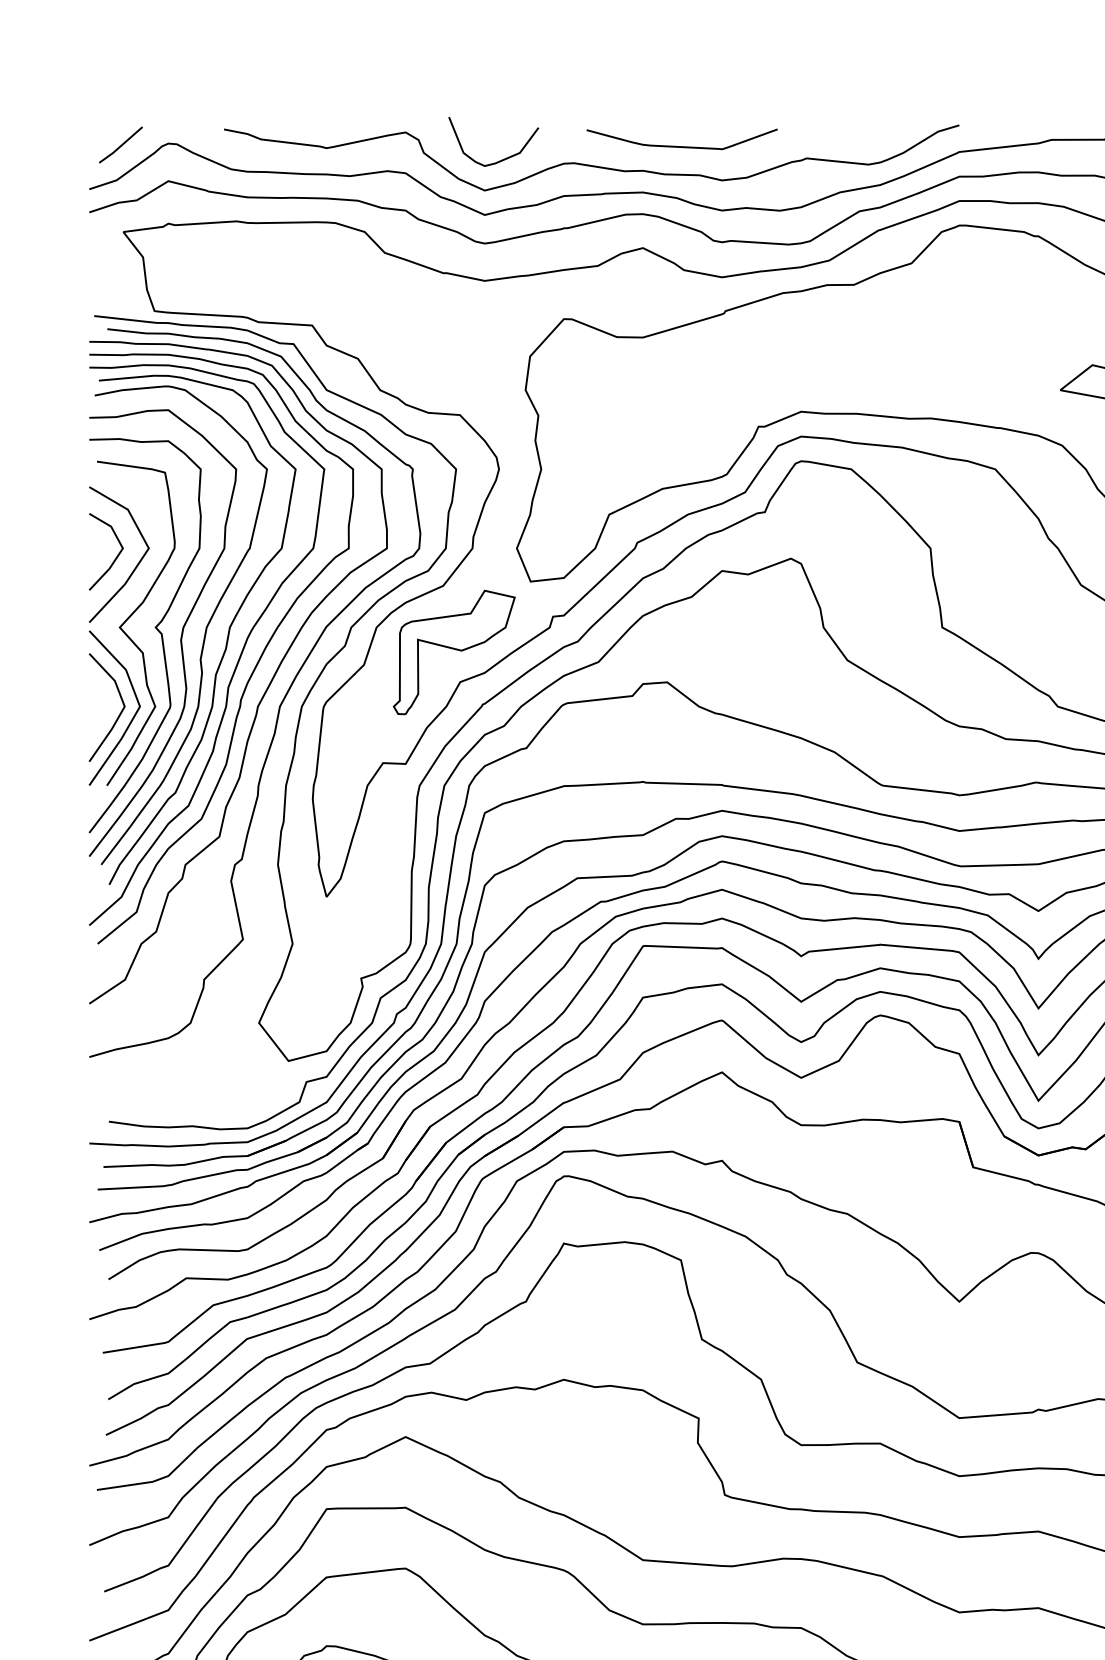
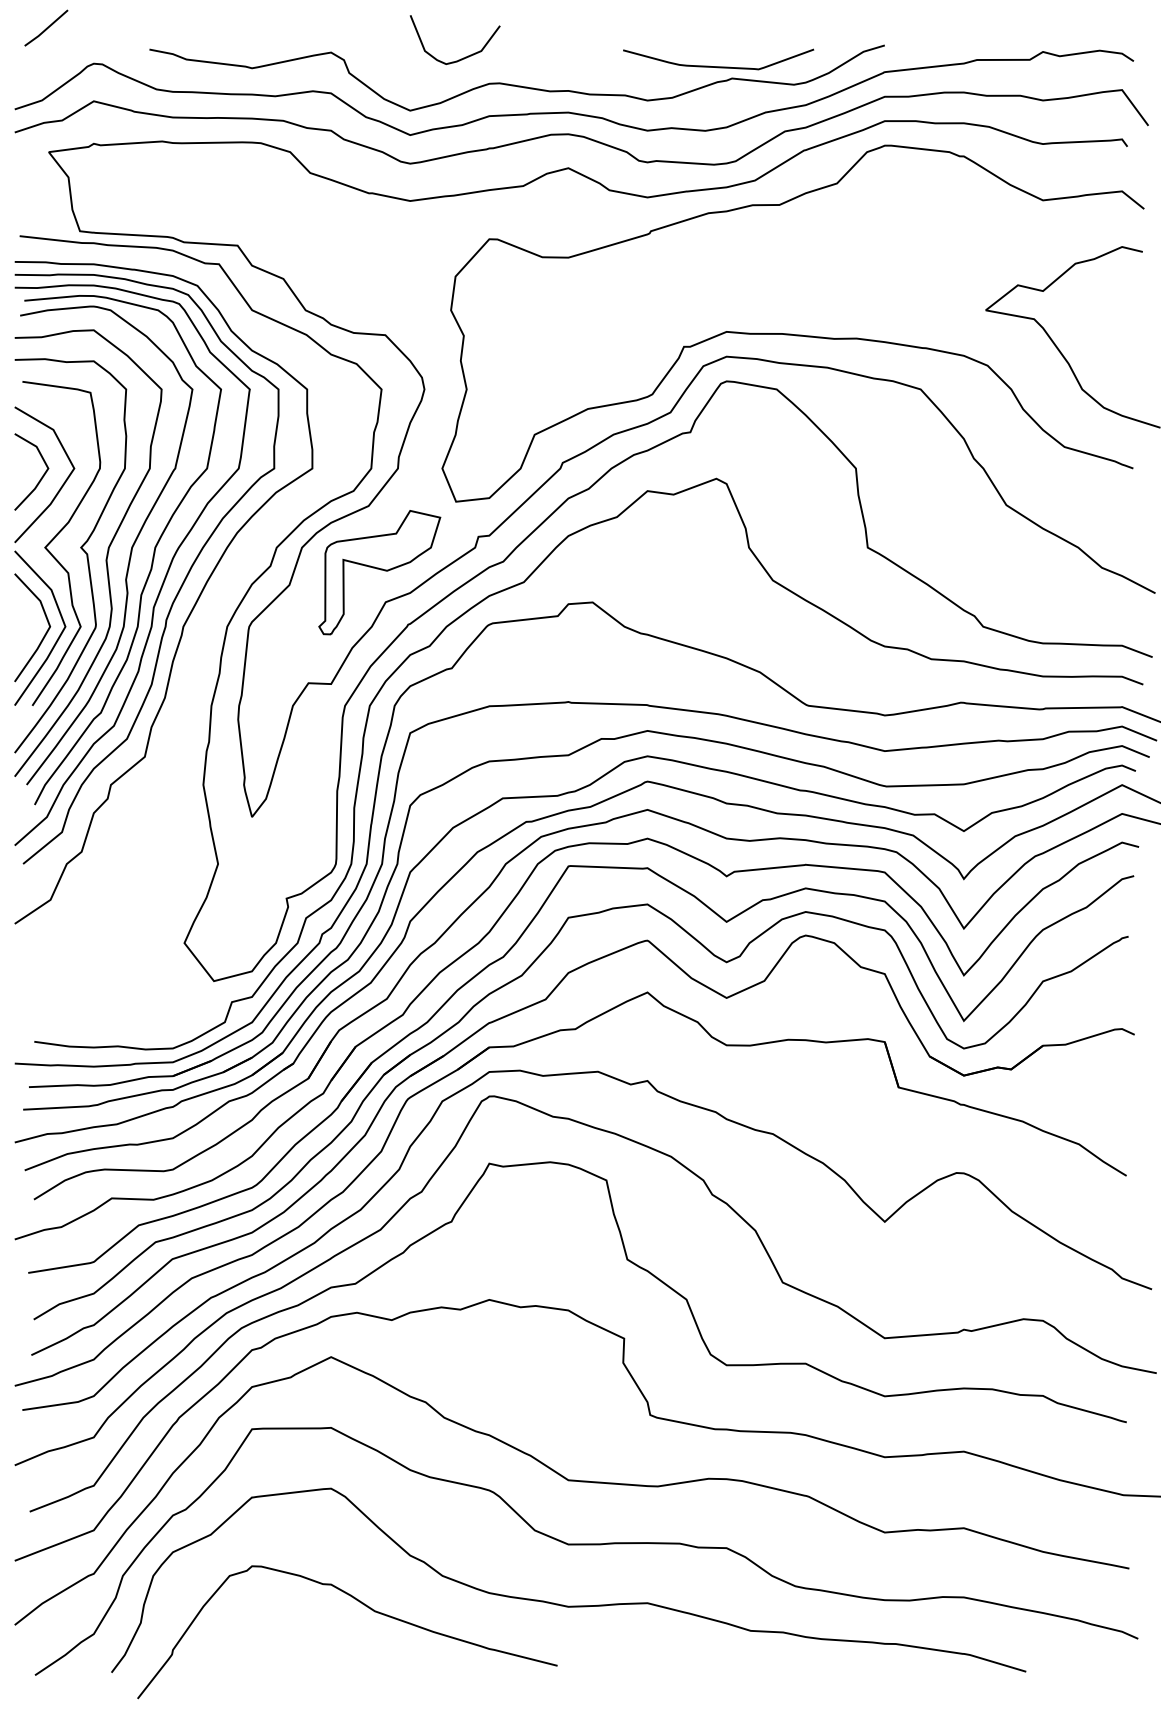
line: (121, 144) -> (46, 27), moved
curve: (682, 146) -> (718, 66), moved
curve: (502, 159) -> (463, 57), moved
curve: (280, 704) -> (205, 624), removed

